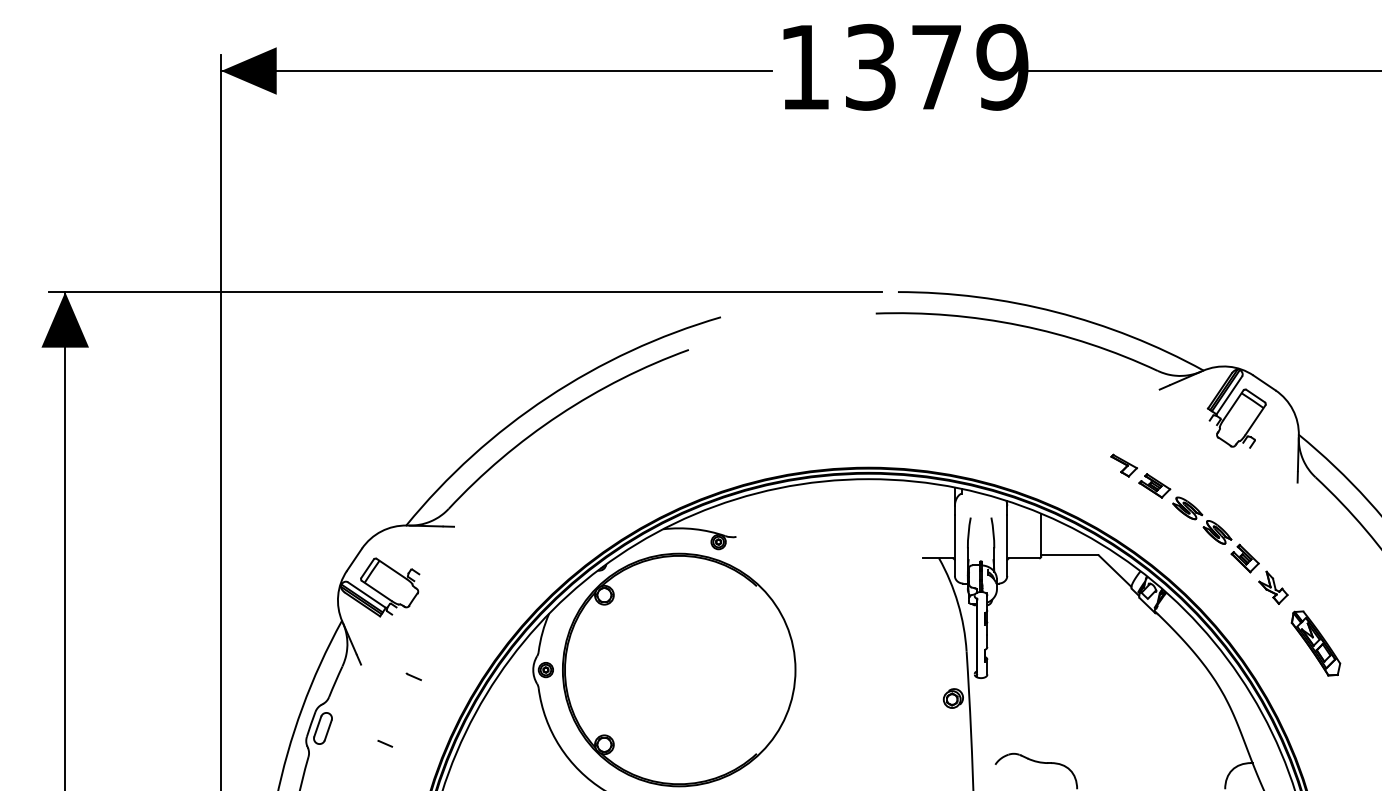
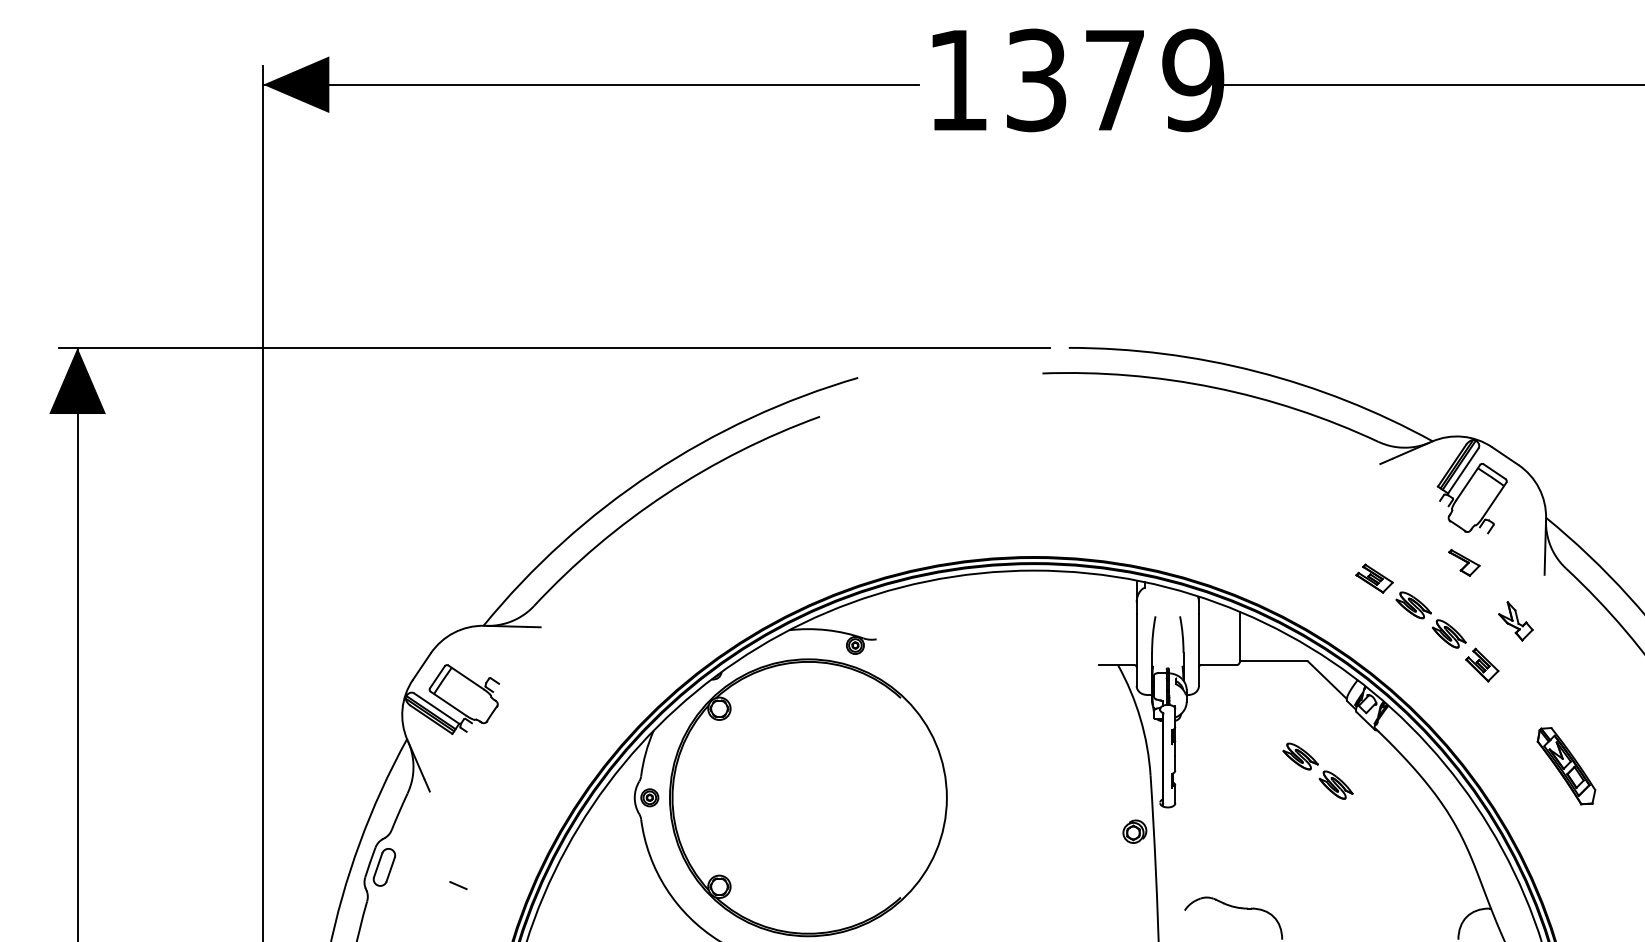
part: (1123, 465) -> (1463, 562), moved
part: (1273, 587) -> (1515, 620), moved
part: (1107, 647) -> (1318, 770), added
line: (413, 676) -> (492, 805), removed

